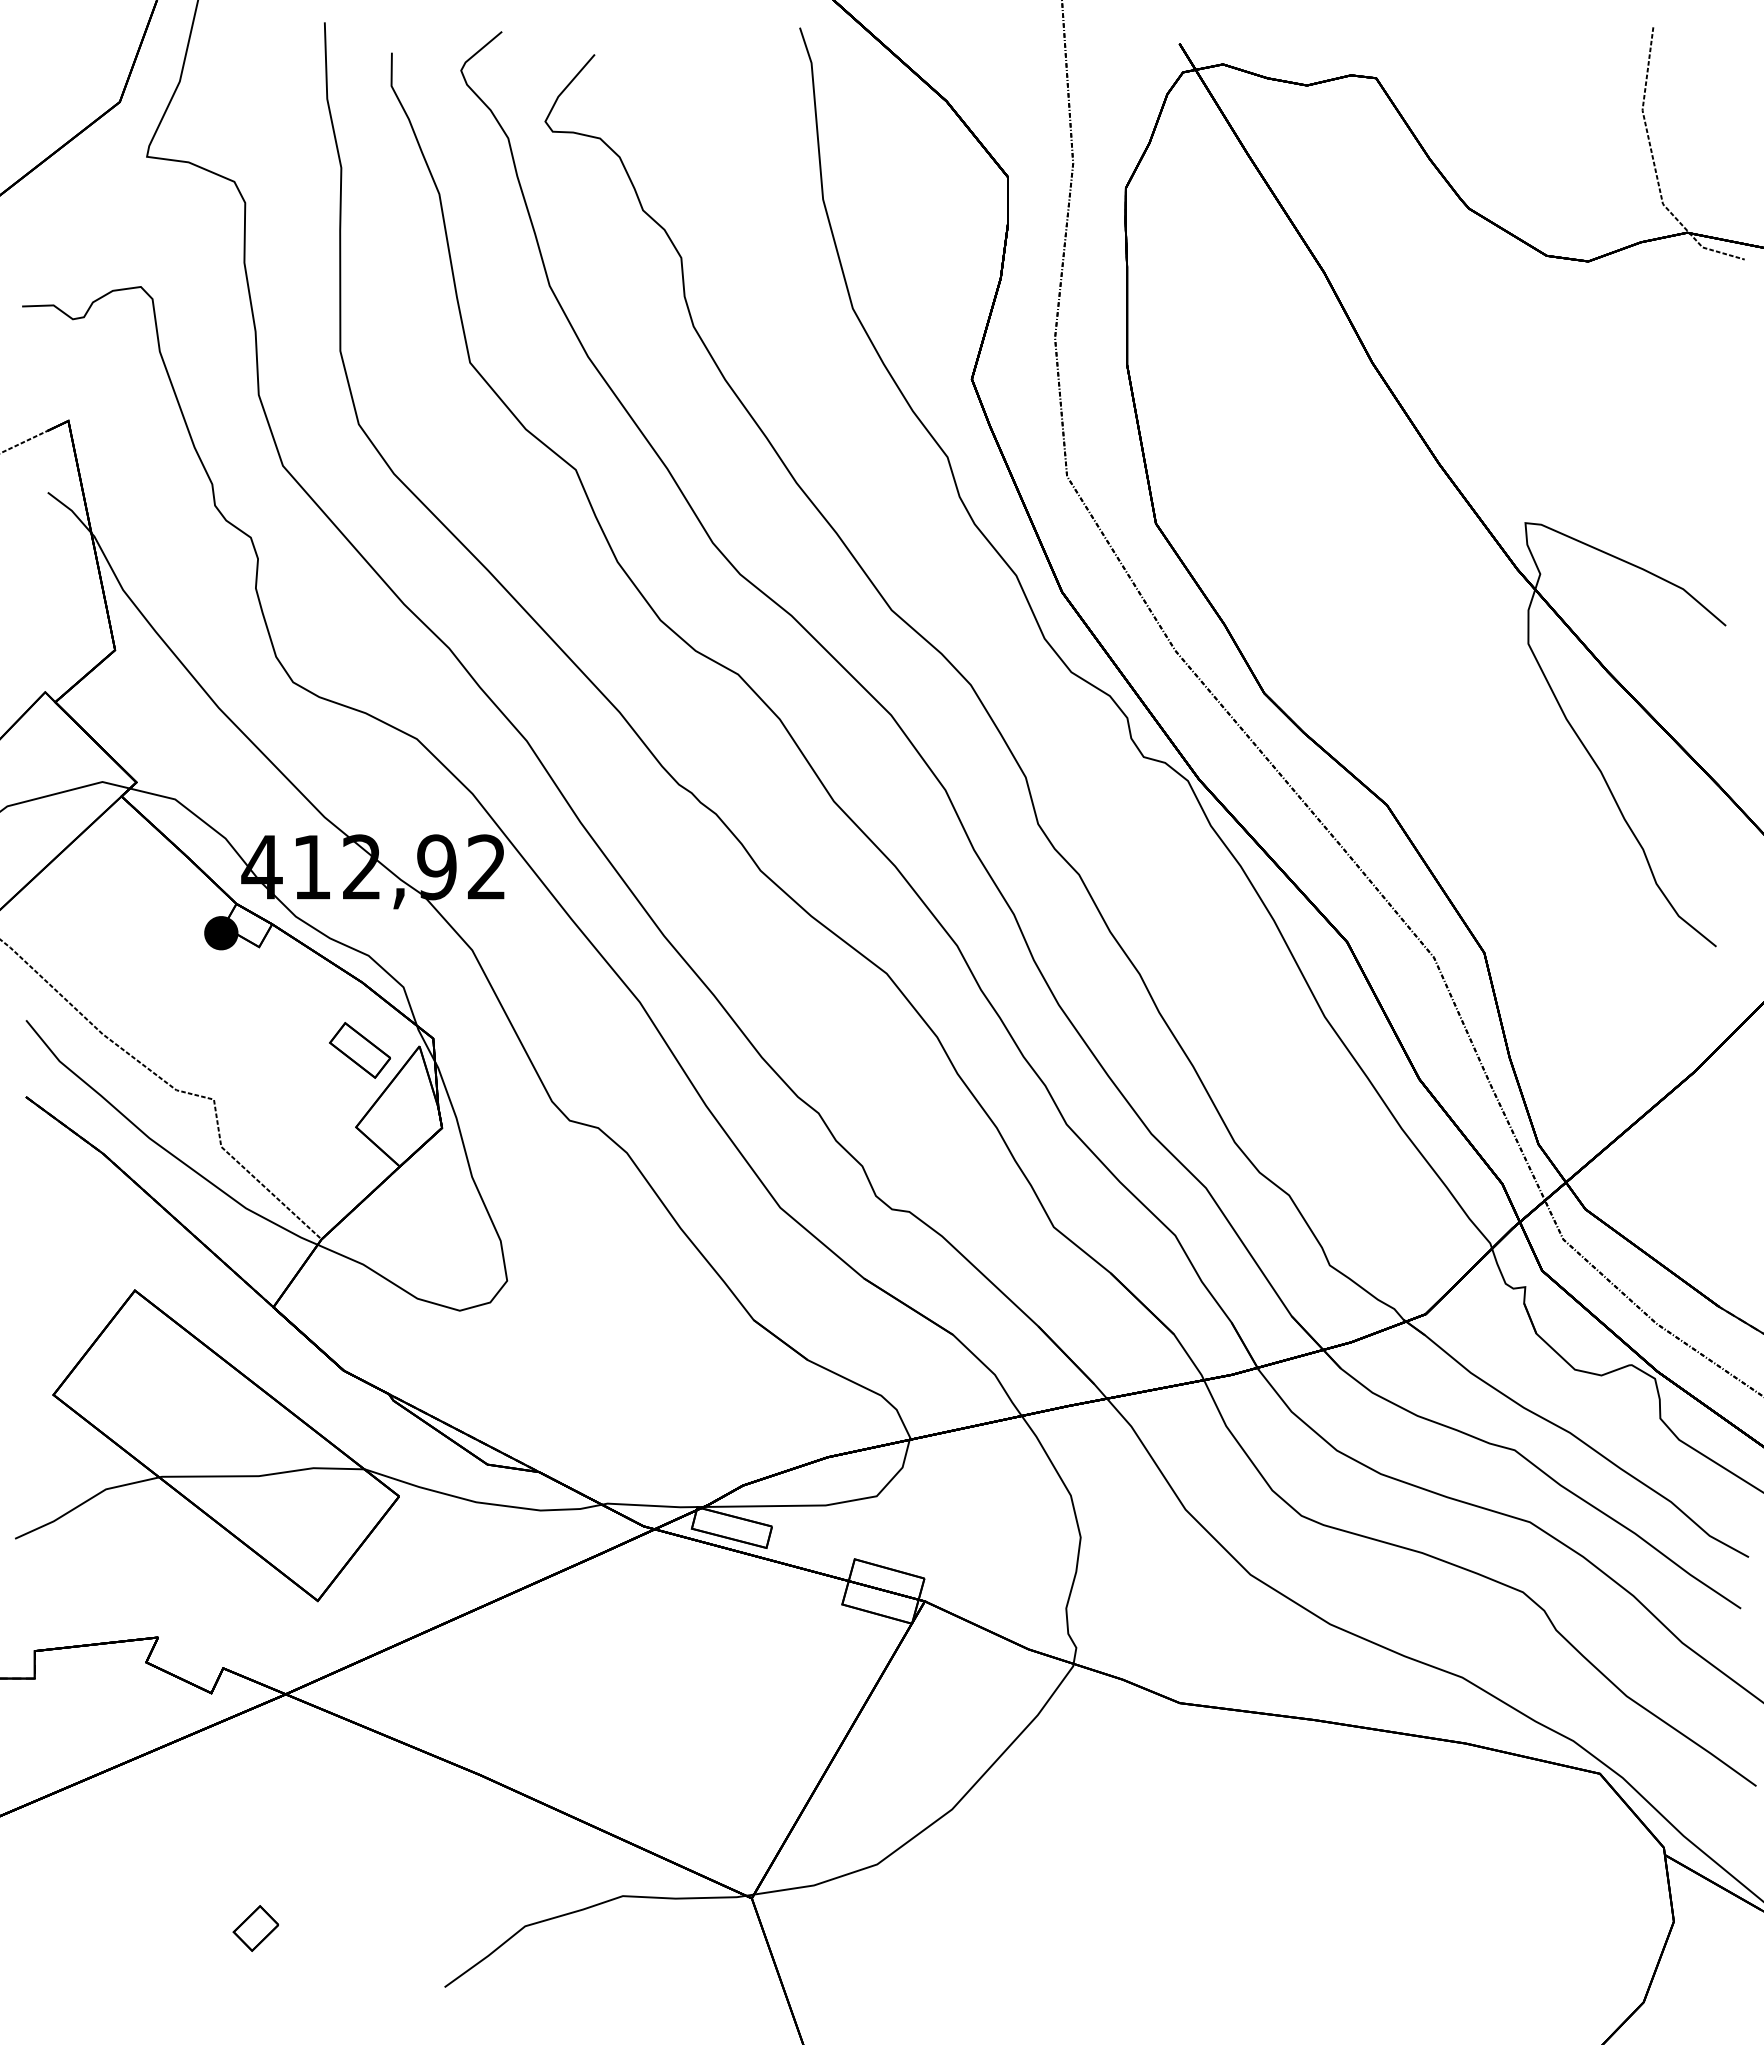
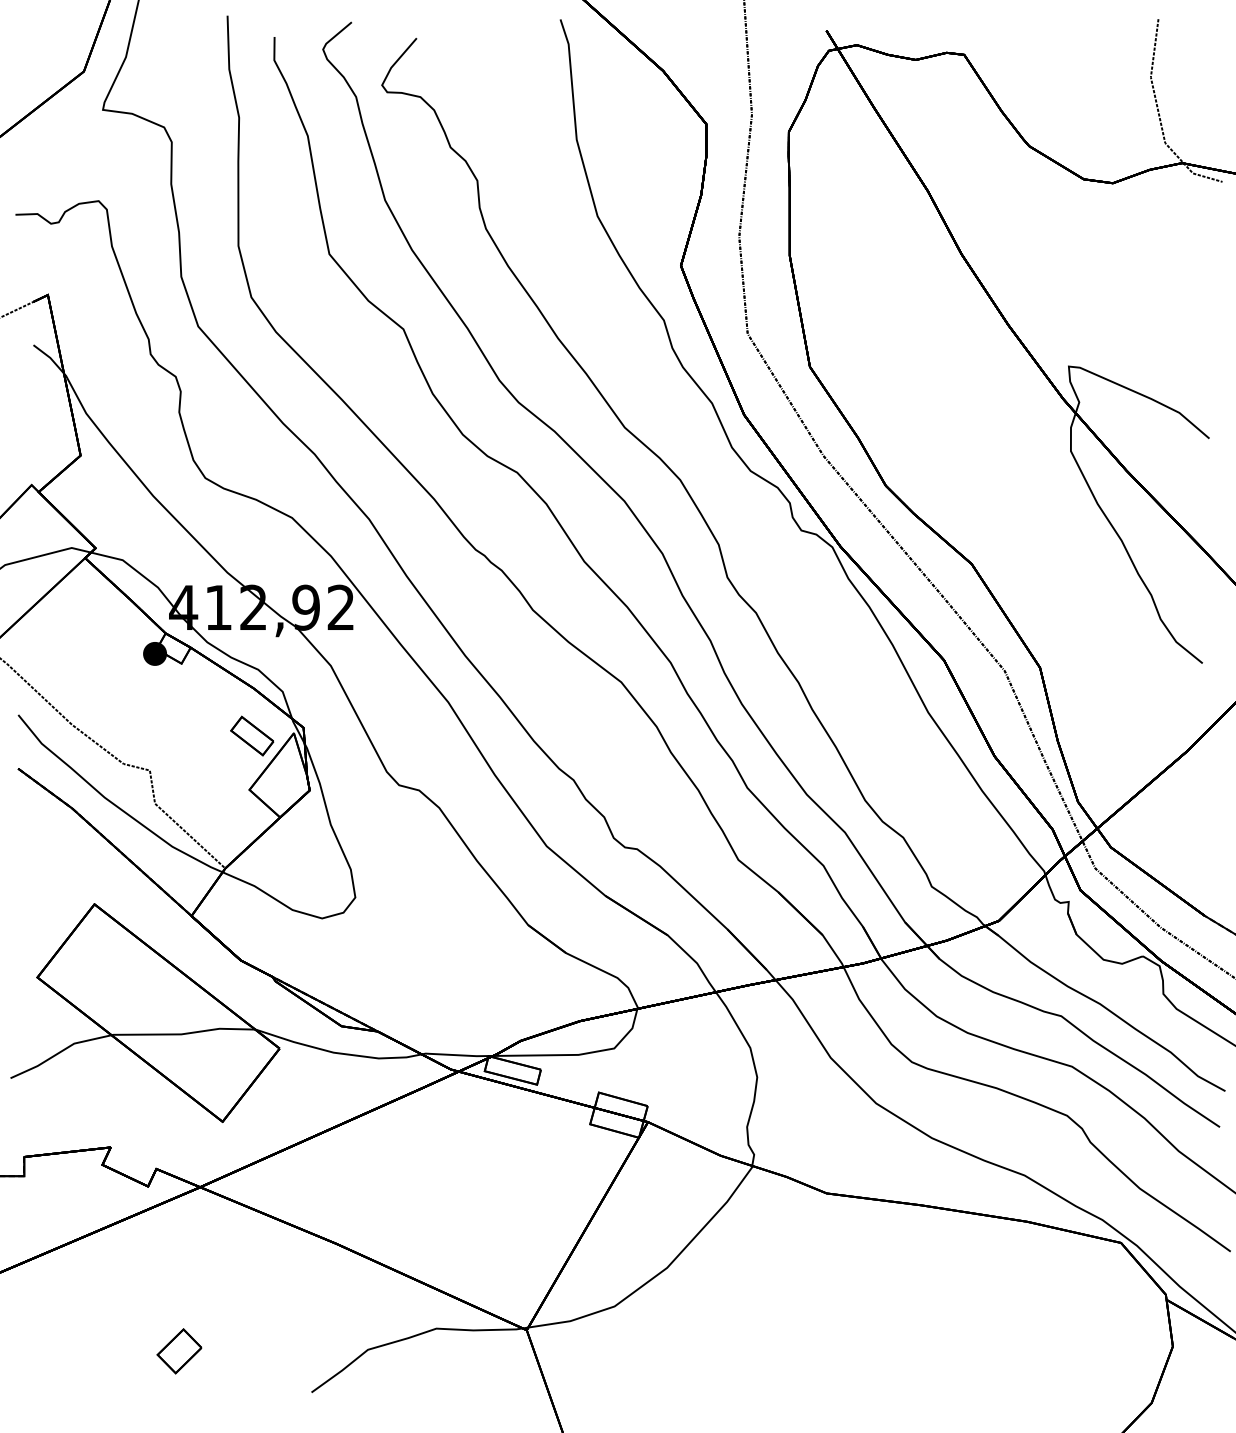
part: (255, 1928) -> (179, 1351), size x1.4

